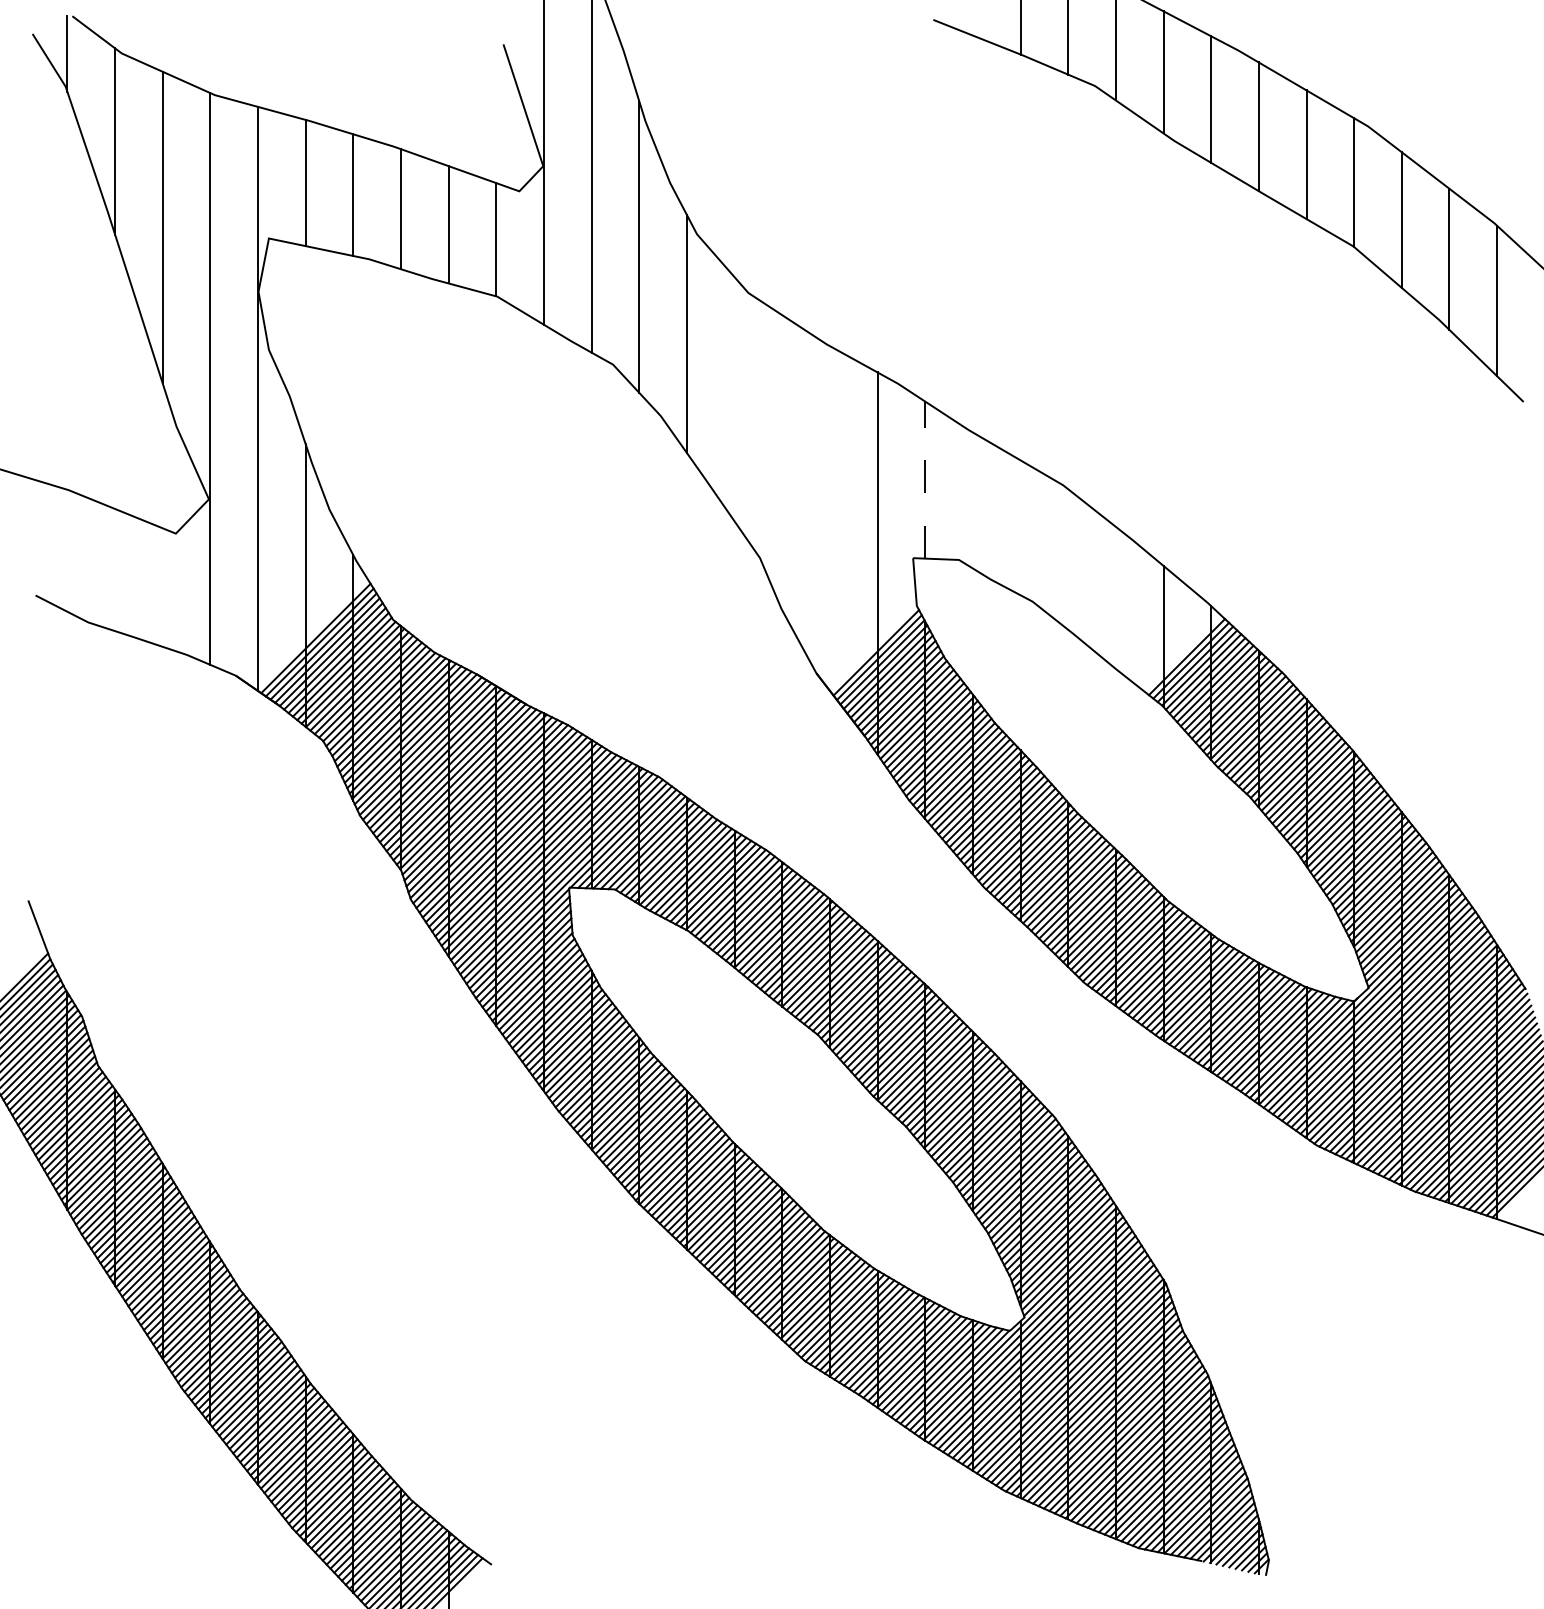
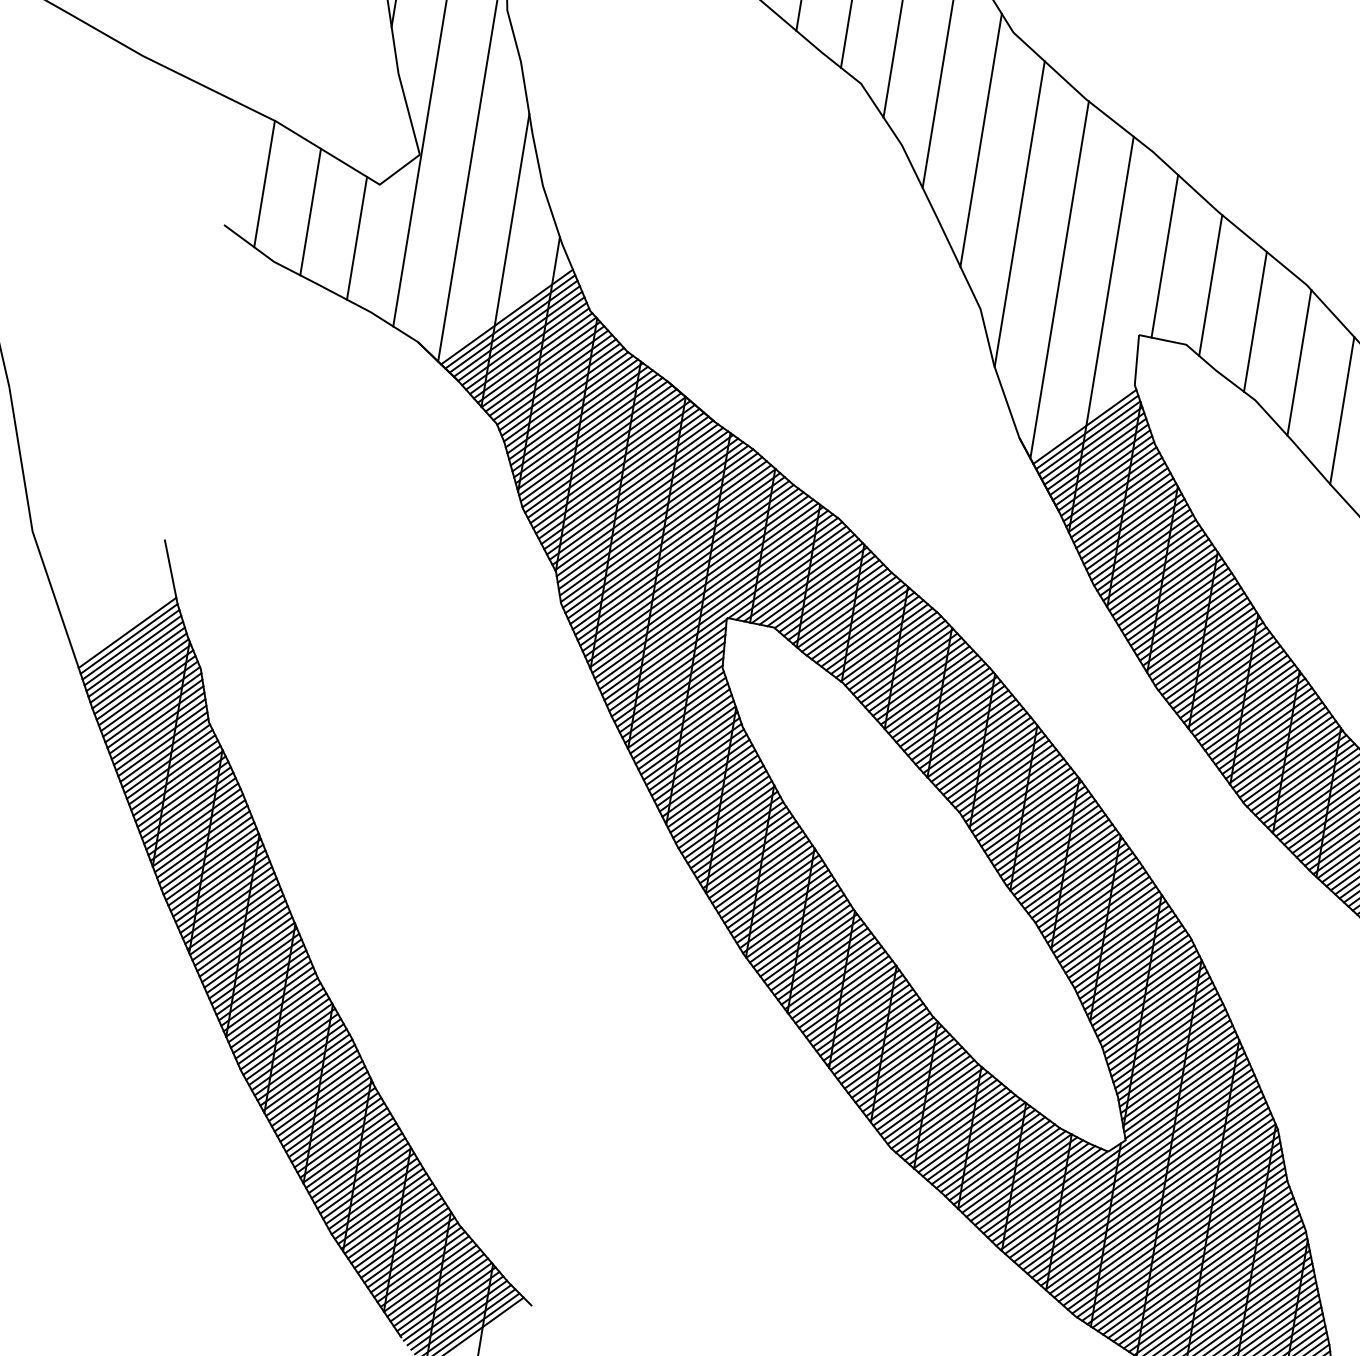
line: (734, 399) -> (980, 140), added
line: (782, 462) -> (1020, 213), added
line: (925, 480) -> (1165, 256), dashed -> solid
line: (972, 500) -> (1210, 285), added
line: (829, 518) -> (1059, 279), added
line: (1020, 527) -> (1255, 321), added
line: (67, 550) -> (264, 183), added
line: (1068, 559) -> (1299, 362), added
line: (115, 569) -> (311, 211), added
line: (162, 587) -> (356, 238), added
line: (1115, 597) -> (1341, 410), added

